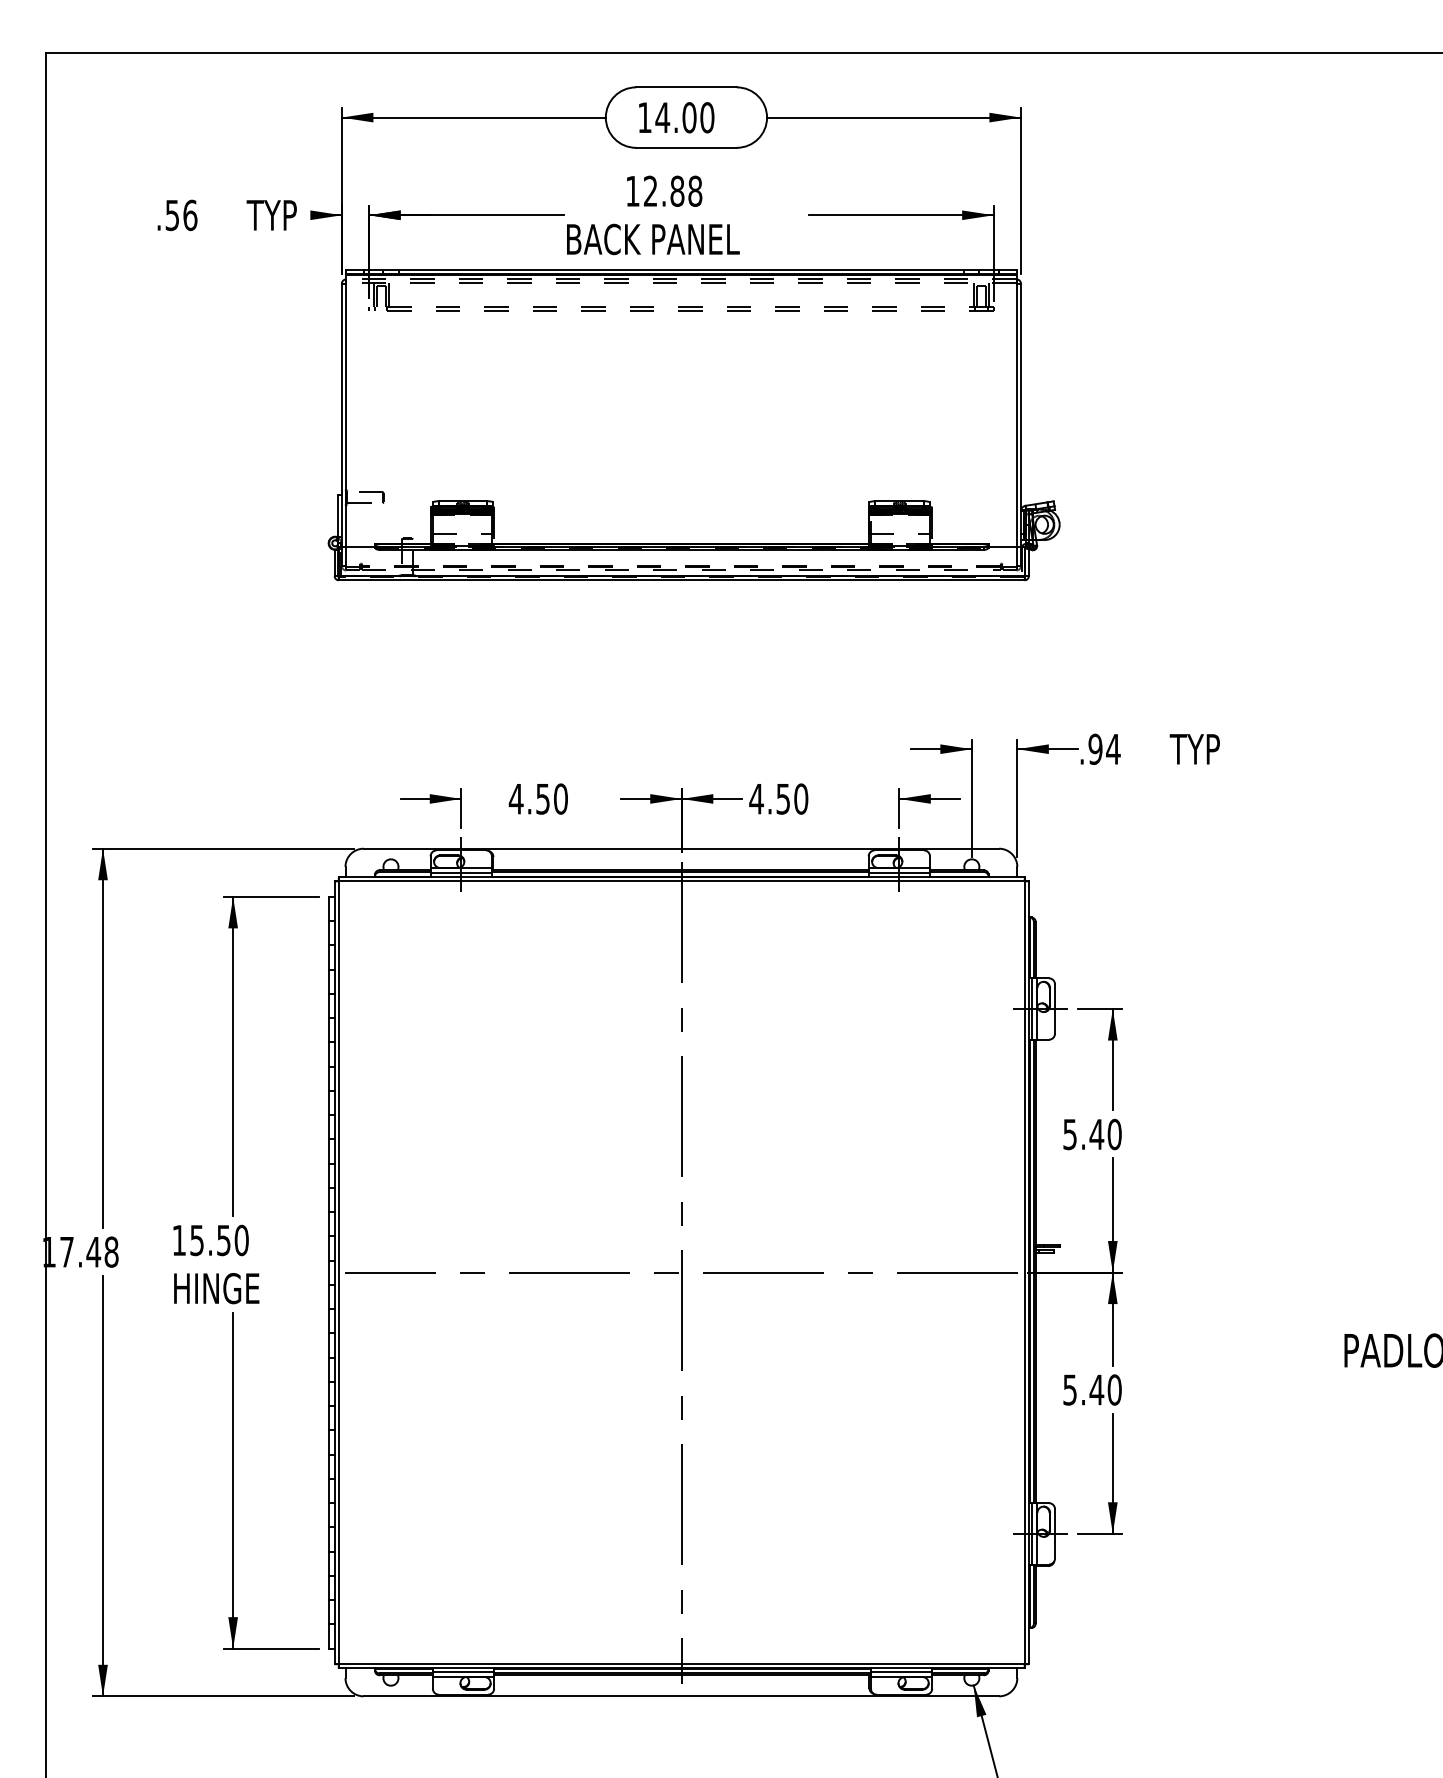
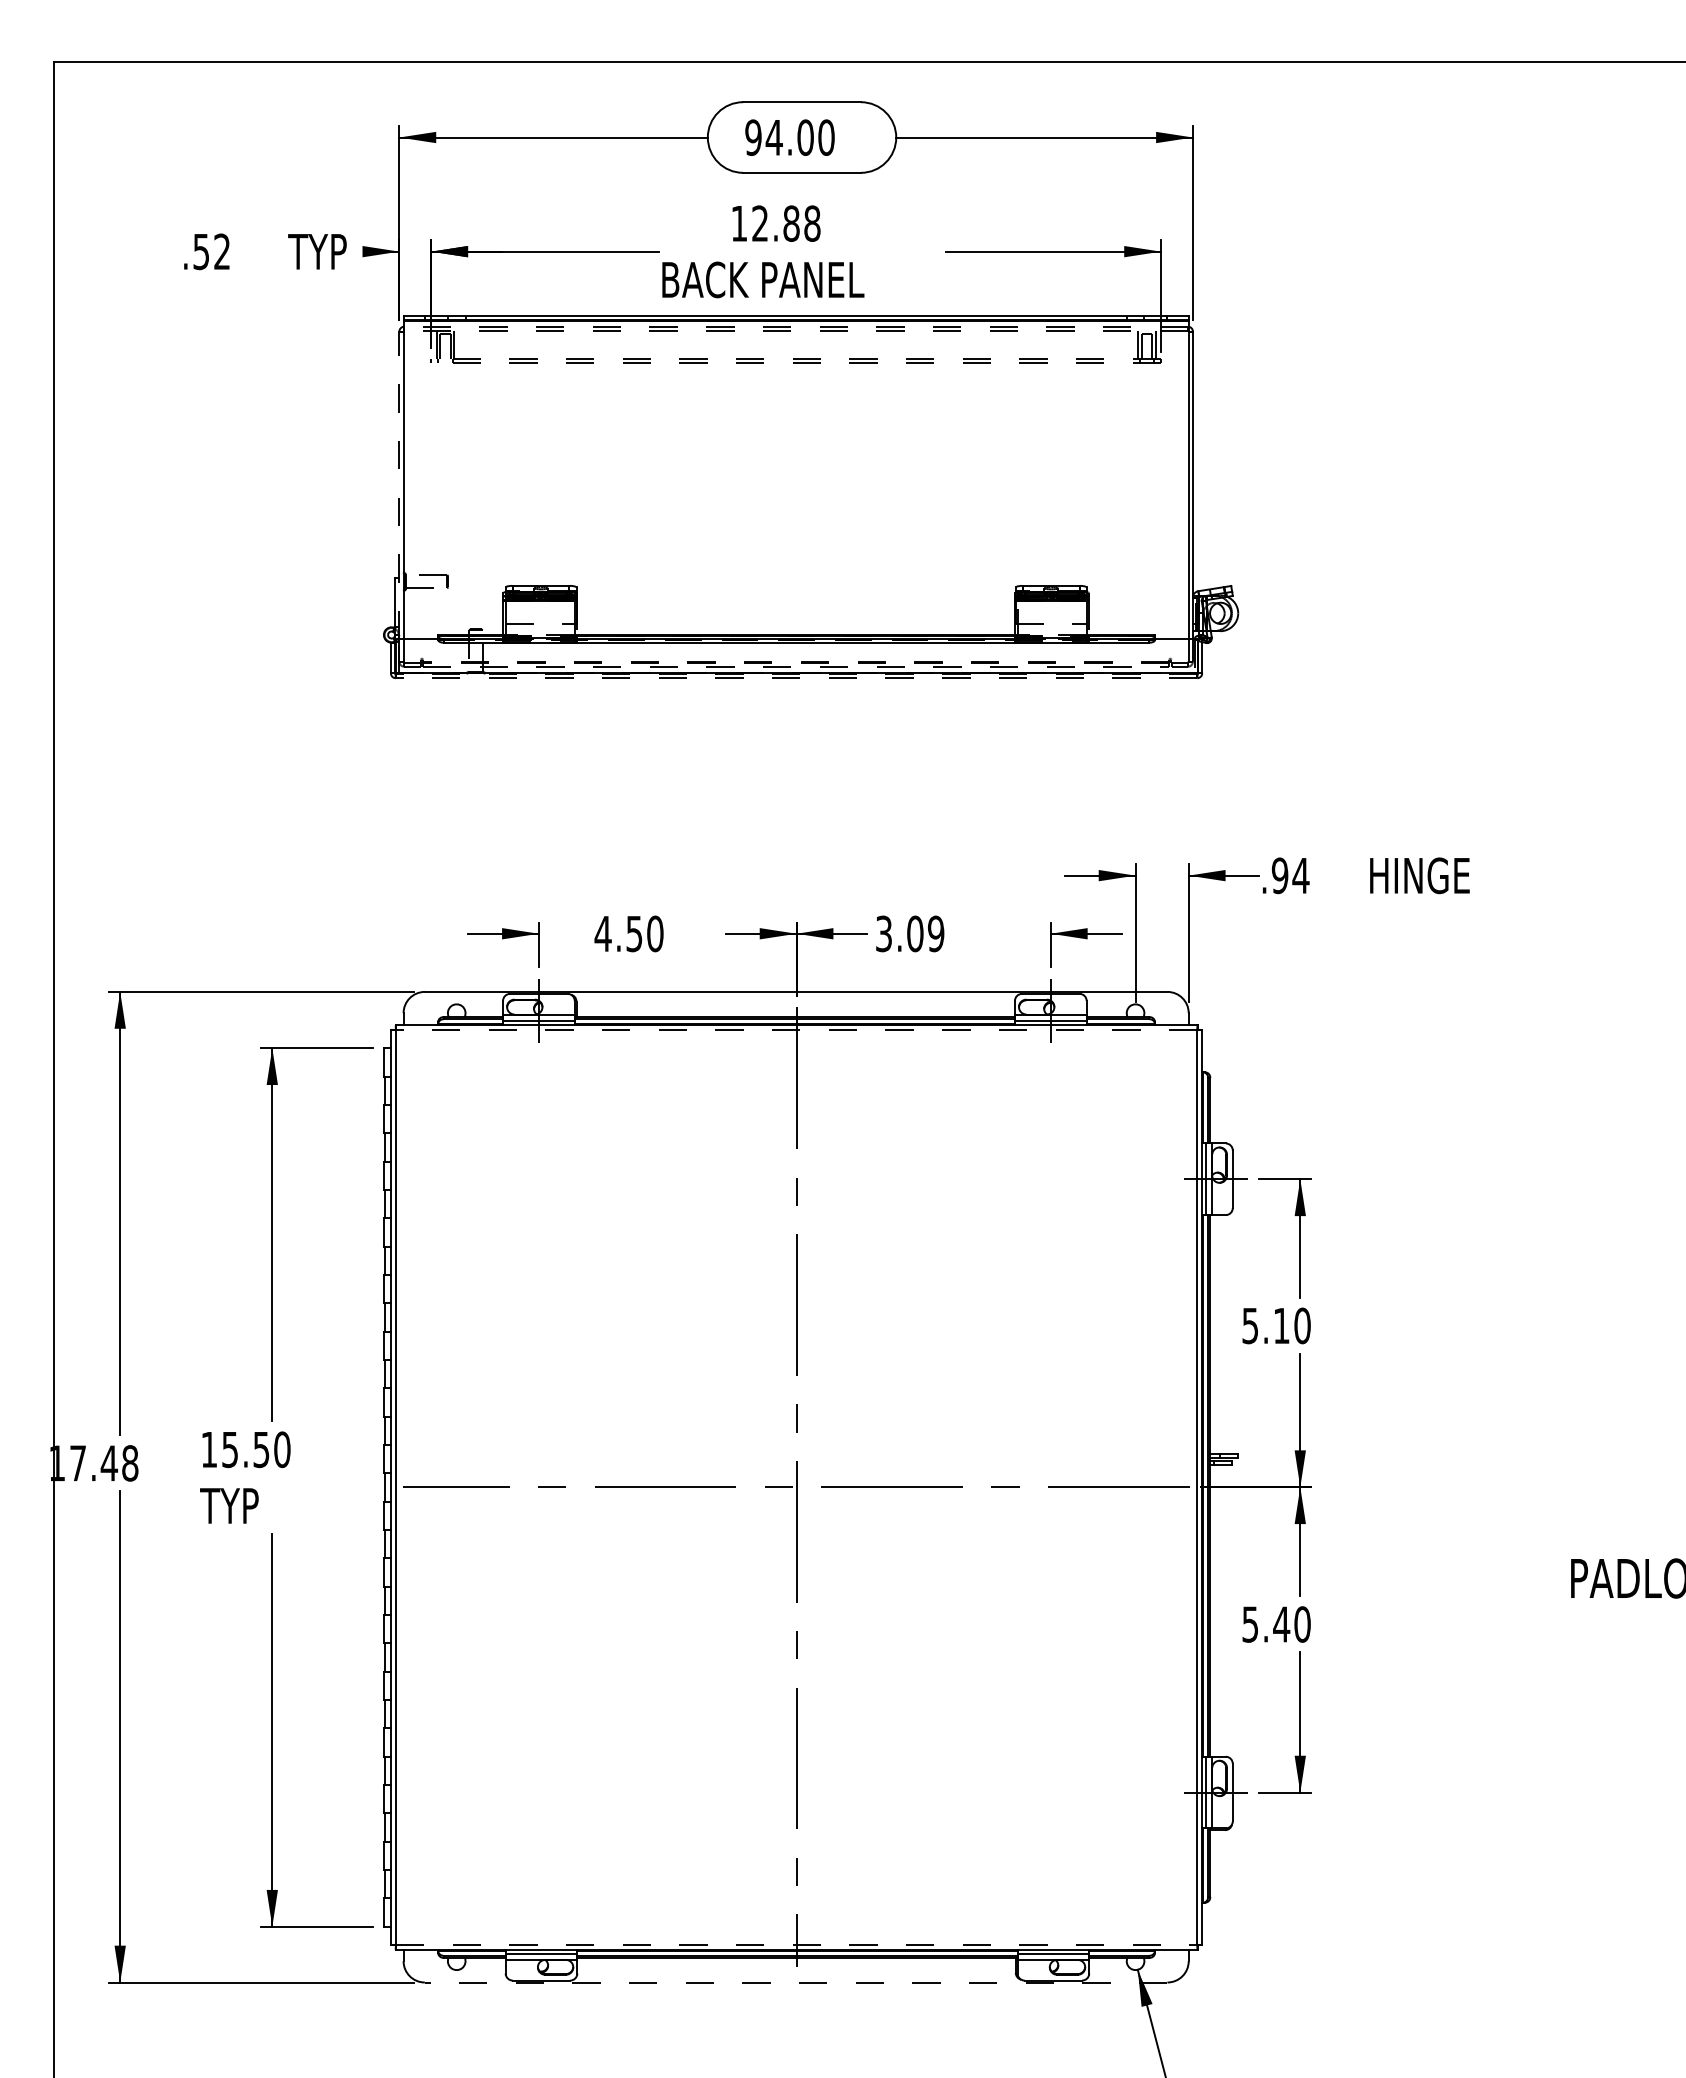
text: (644, 117) -> (753, 137), 14.00 -> 94.00
text: (190, 215) -> (222, 251), .56 -> .52
line: (341, 415) -> (399, 485), solid -> dashed
line: (681, 580) -> (796, 678), solid -> dashed
text: (1213, 749) -> (1417, 875), TYP -> HINGE
text: (778, 798) -> (909, 933), 4.50 -> 3.09
line: (681, 881) -> (796, 1030), solid -> dashed
text: (1096, 1134) -> (1281, 1325), 5.40 -> 5.10
text: (215, 1288) -> (251, 1505), HINGE -> TYP
line: (681, 1663) -> (796, 1944), solid -> dashed
line: (680, 1696) -> (795, 1982), solid -> dashed

